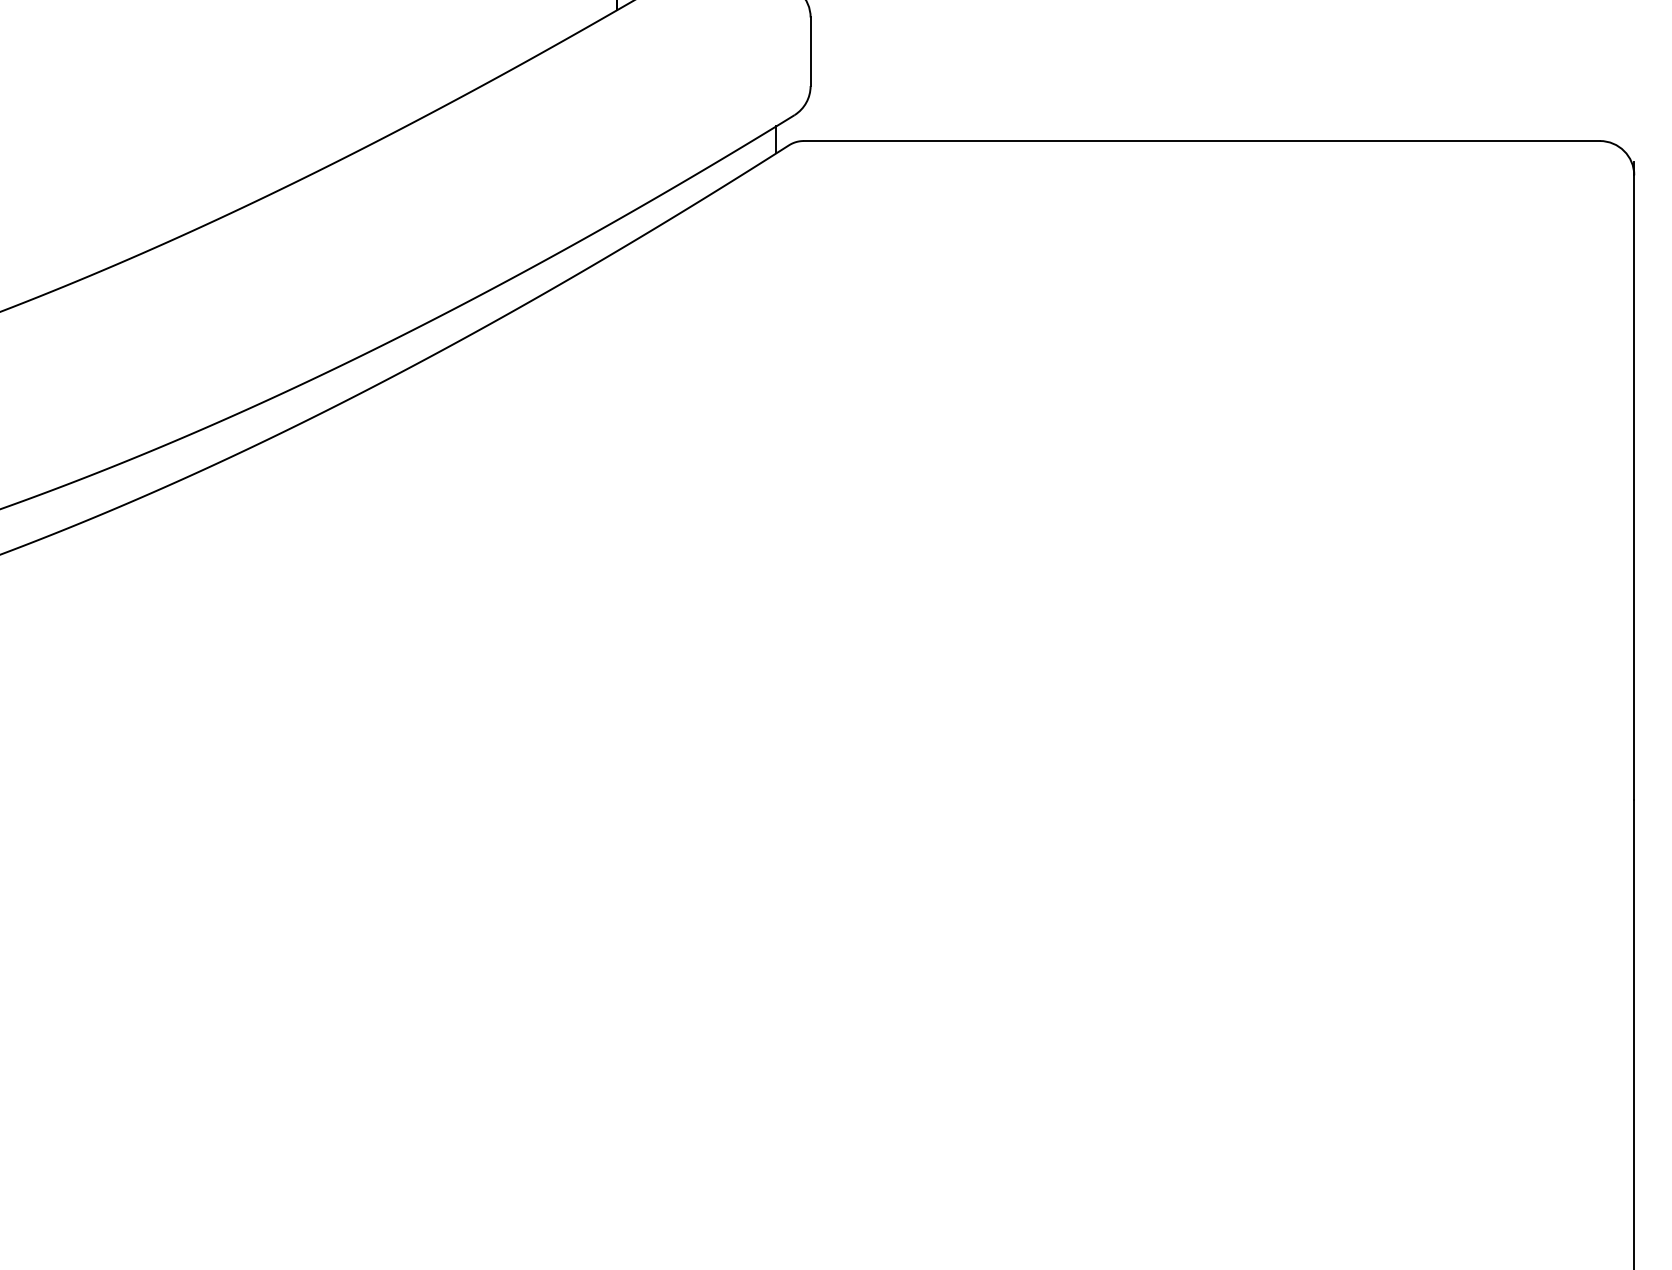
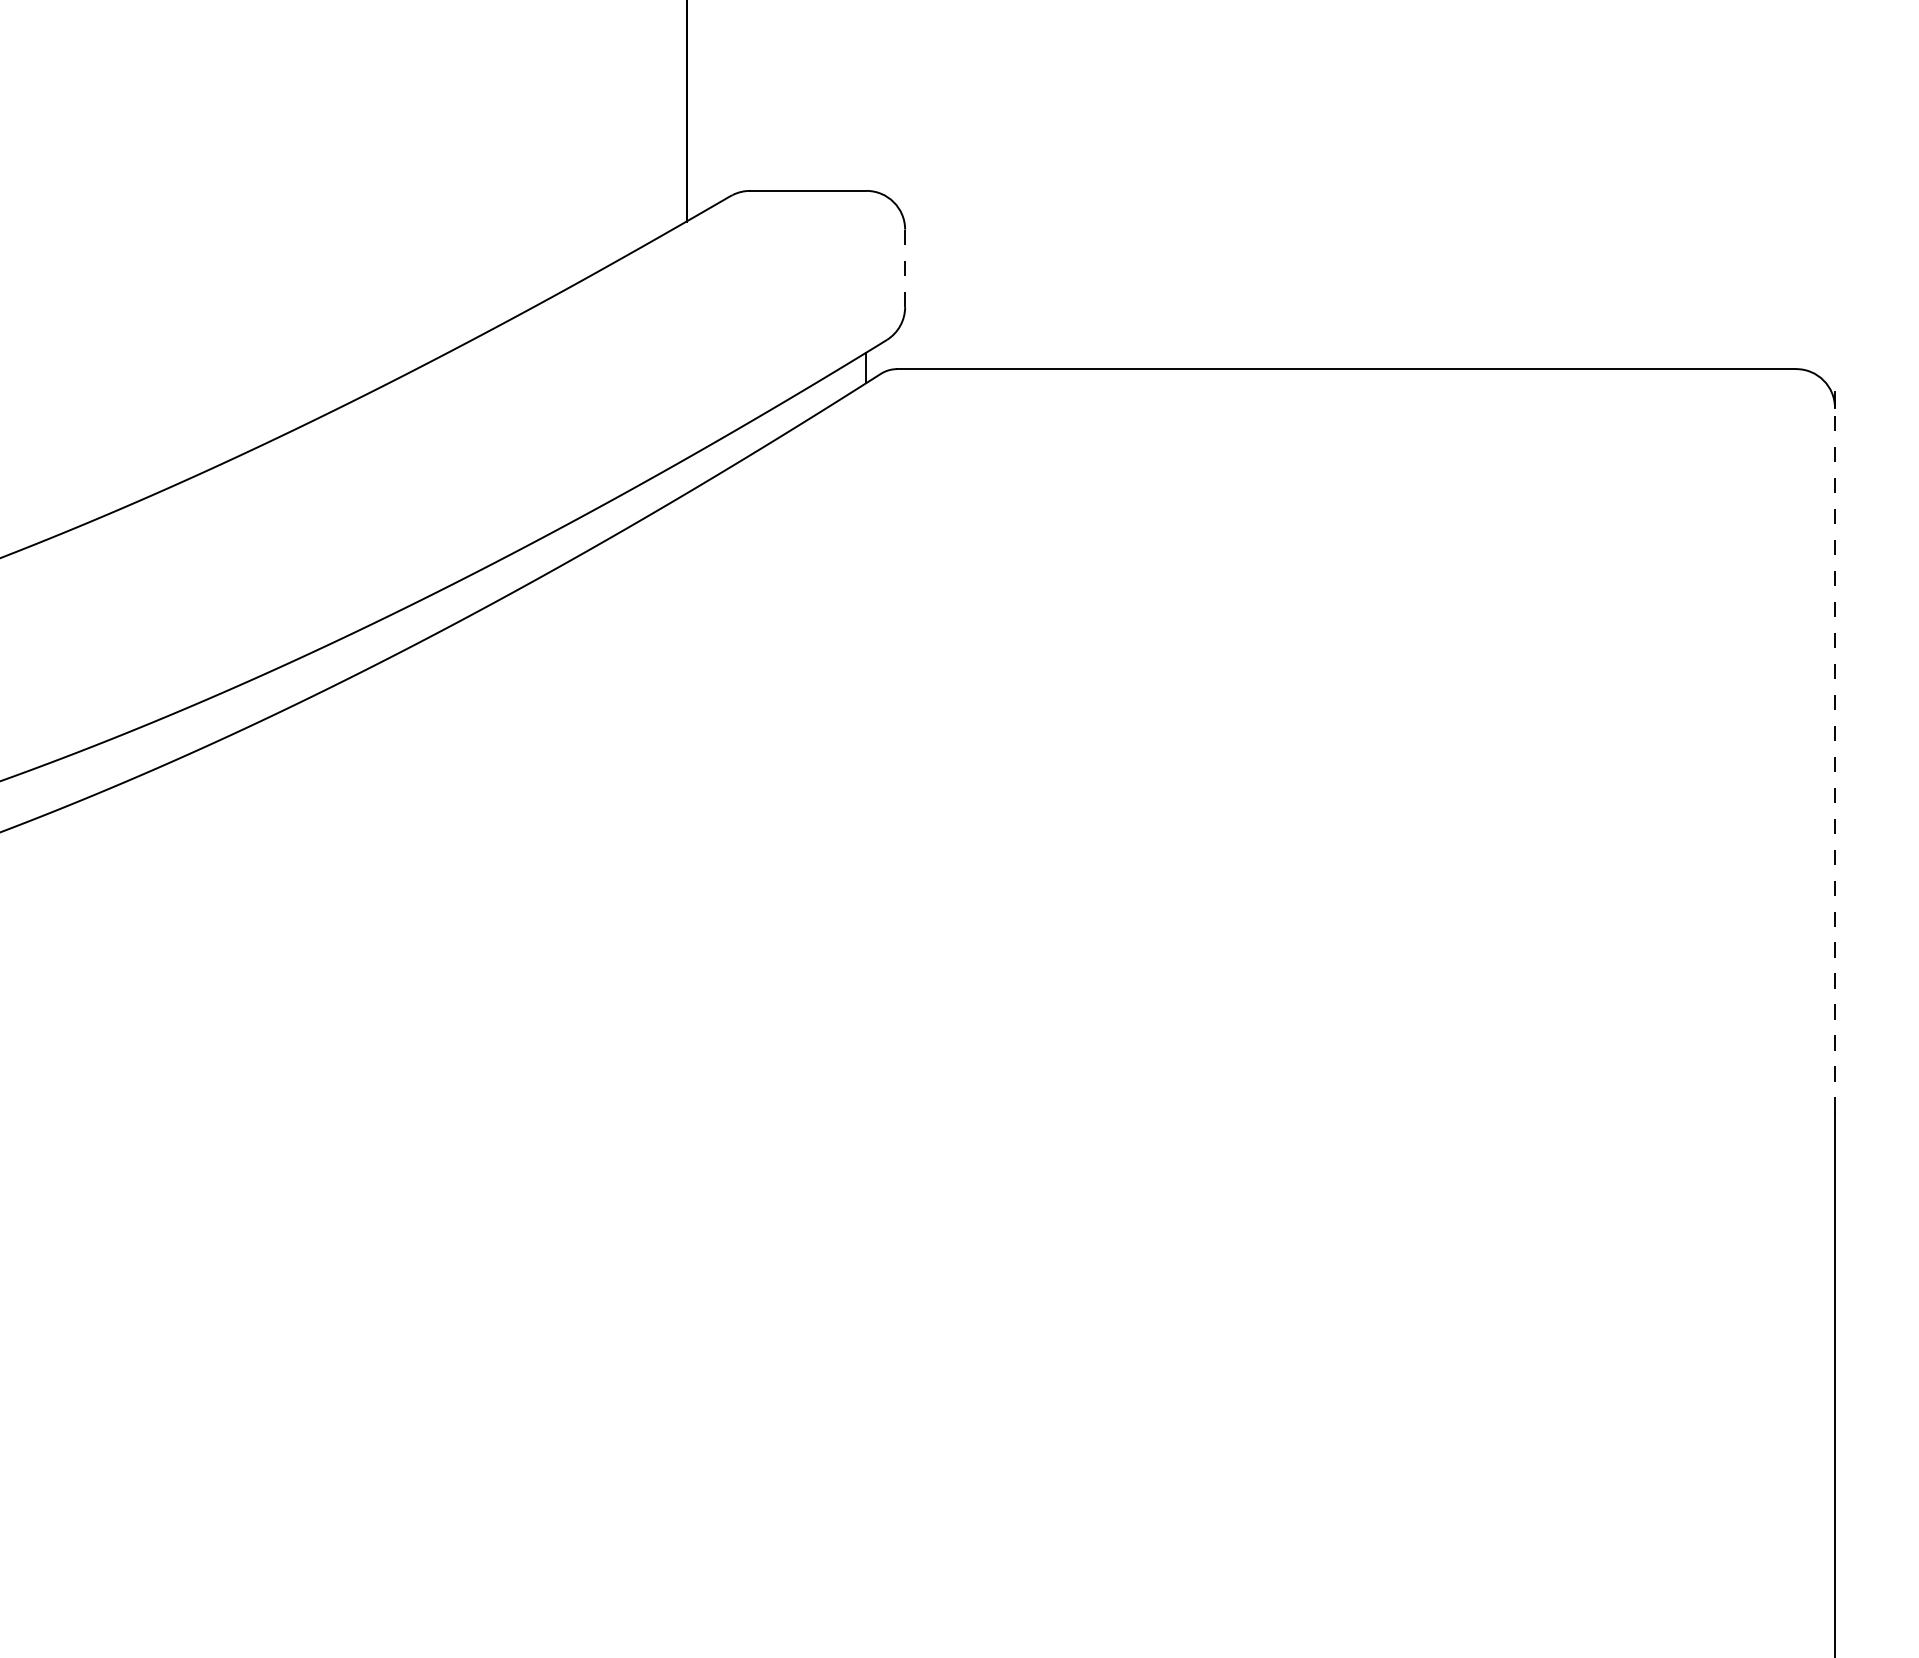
line: (810, 51) -> (905, 268), solid -> dashed
line: (1633, 487) -> (1834, 760), solid -> dashed

